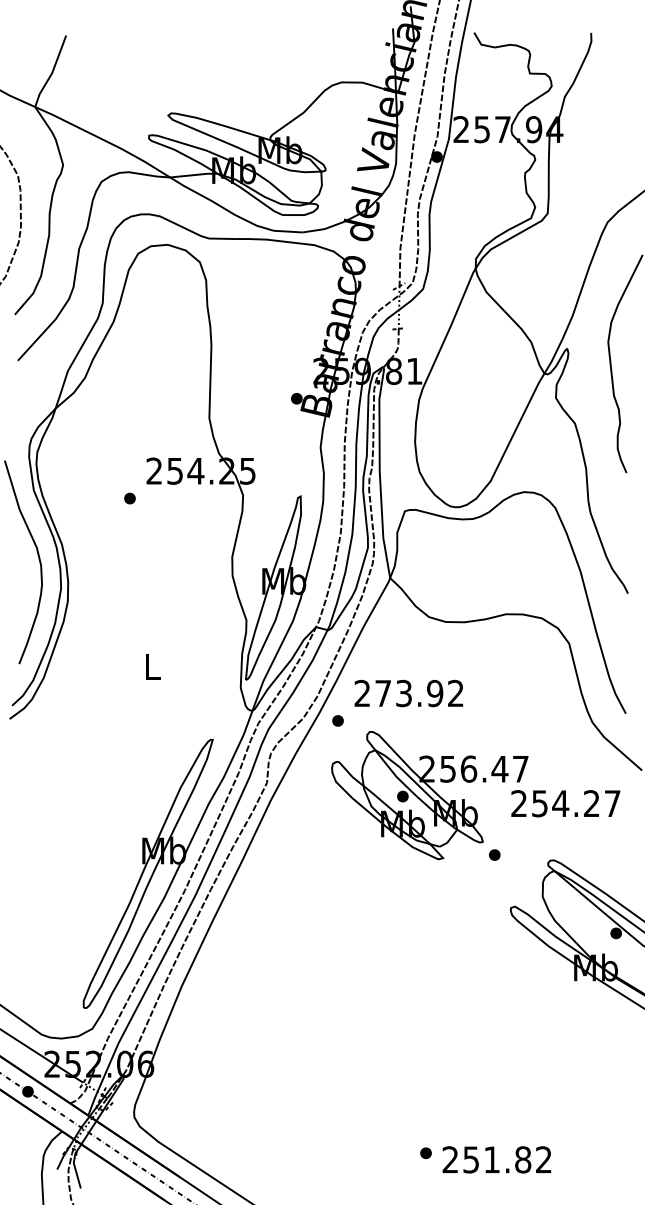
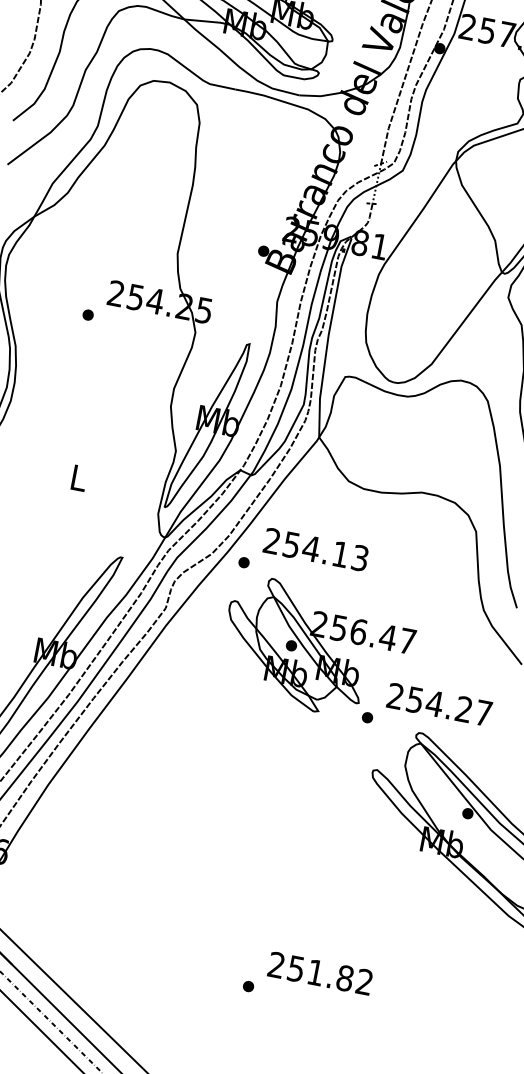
text: (419, 693) -> (325, 551), 273.92 -> 254.13
text: (565, 803) -> (439, 704), moved
text: (496, 1159) -> (320, 973), moved

